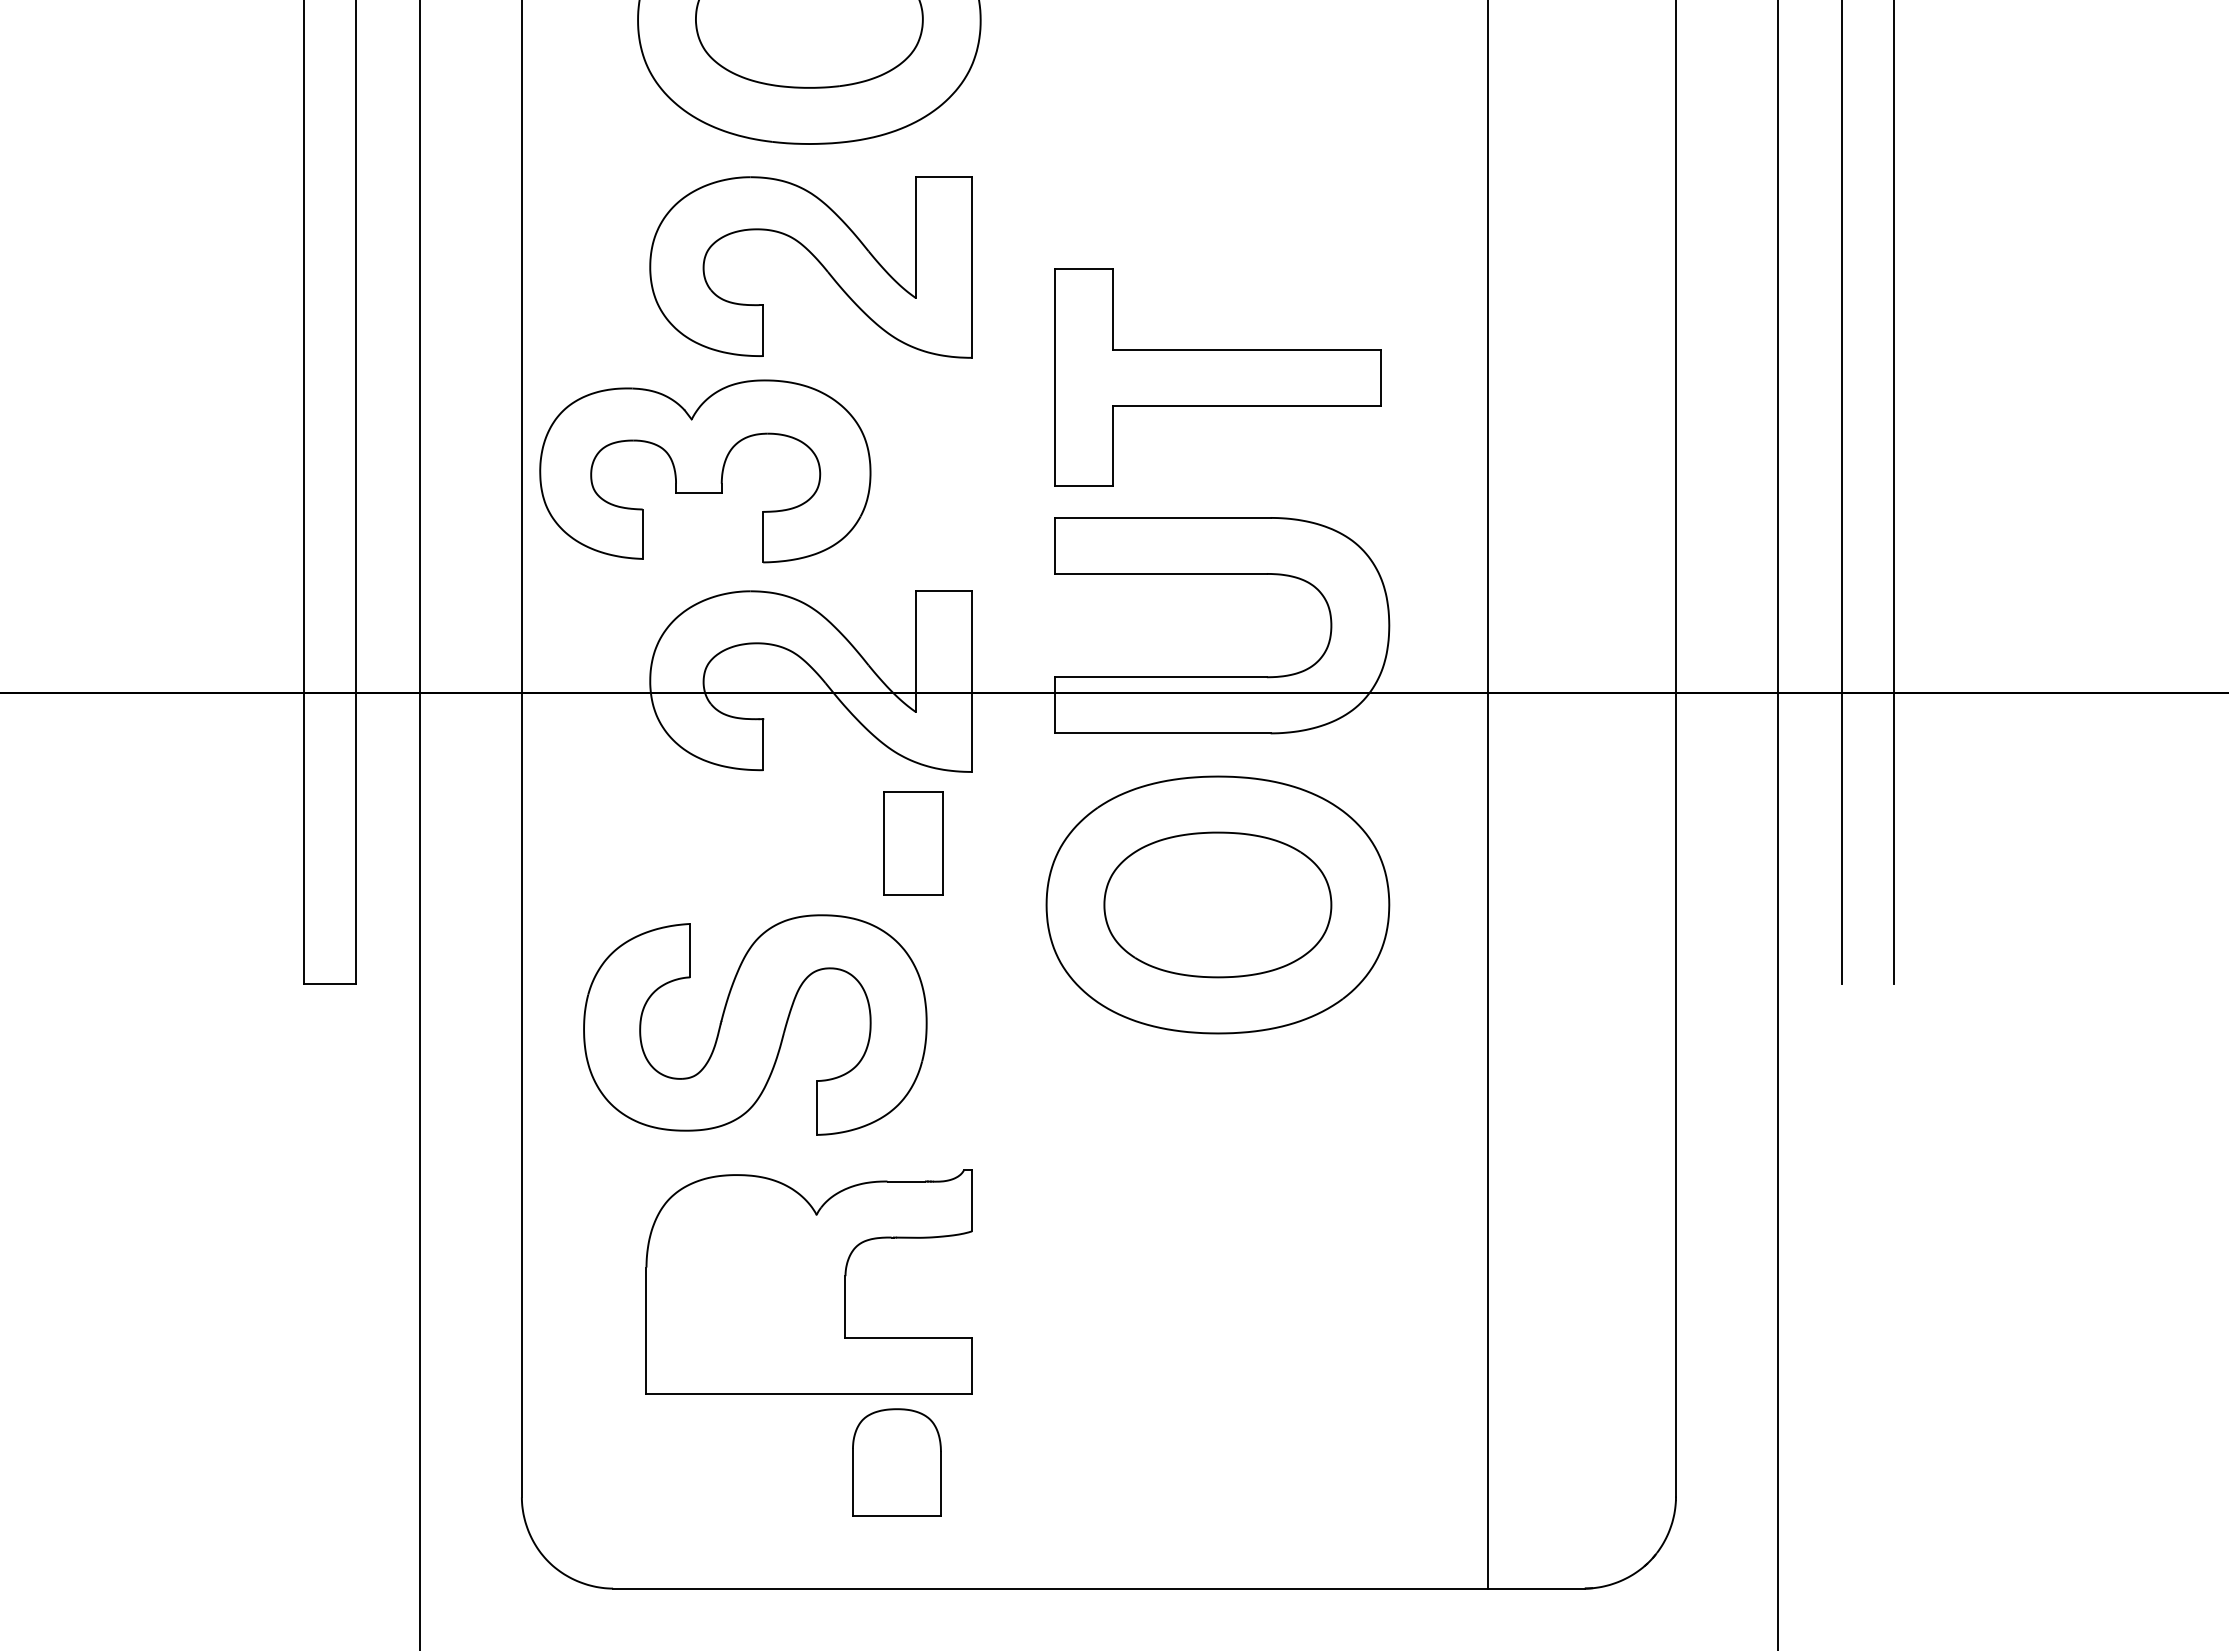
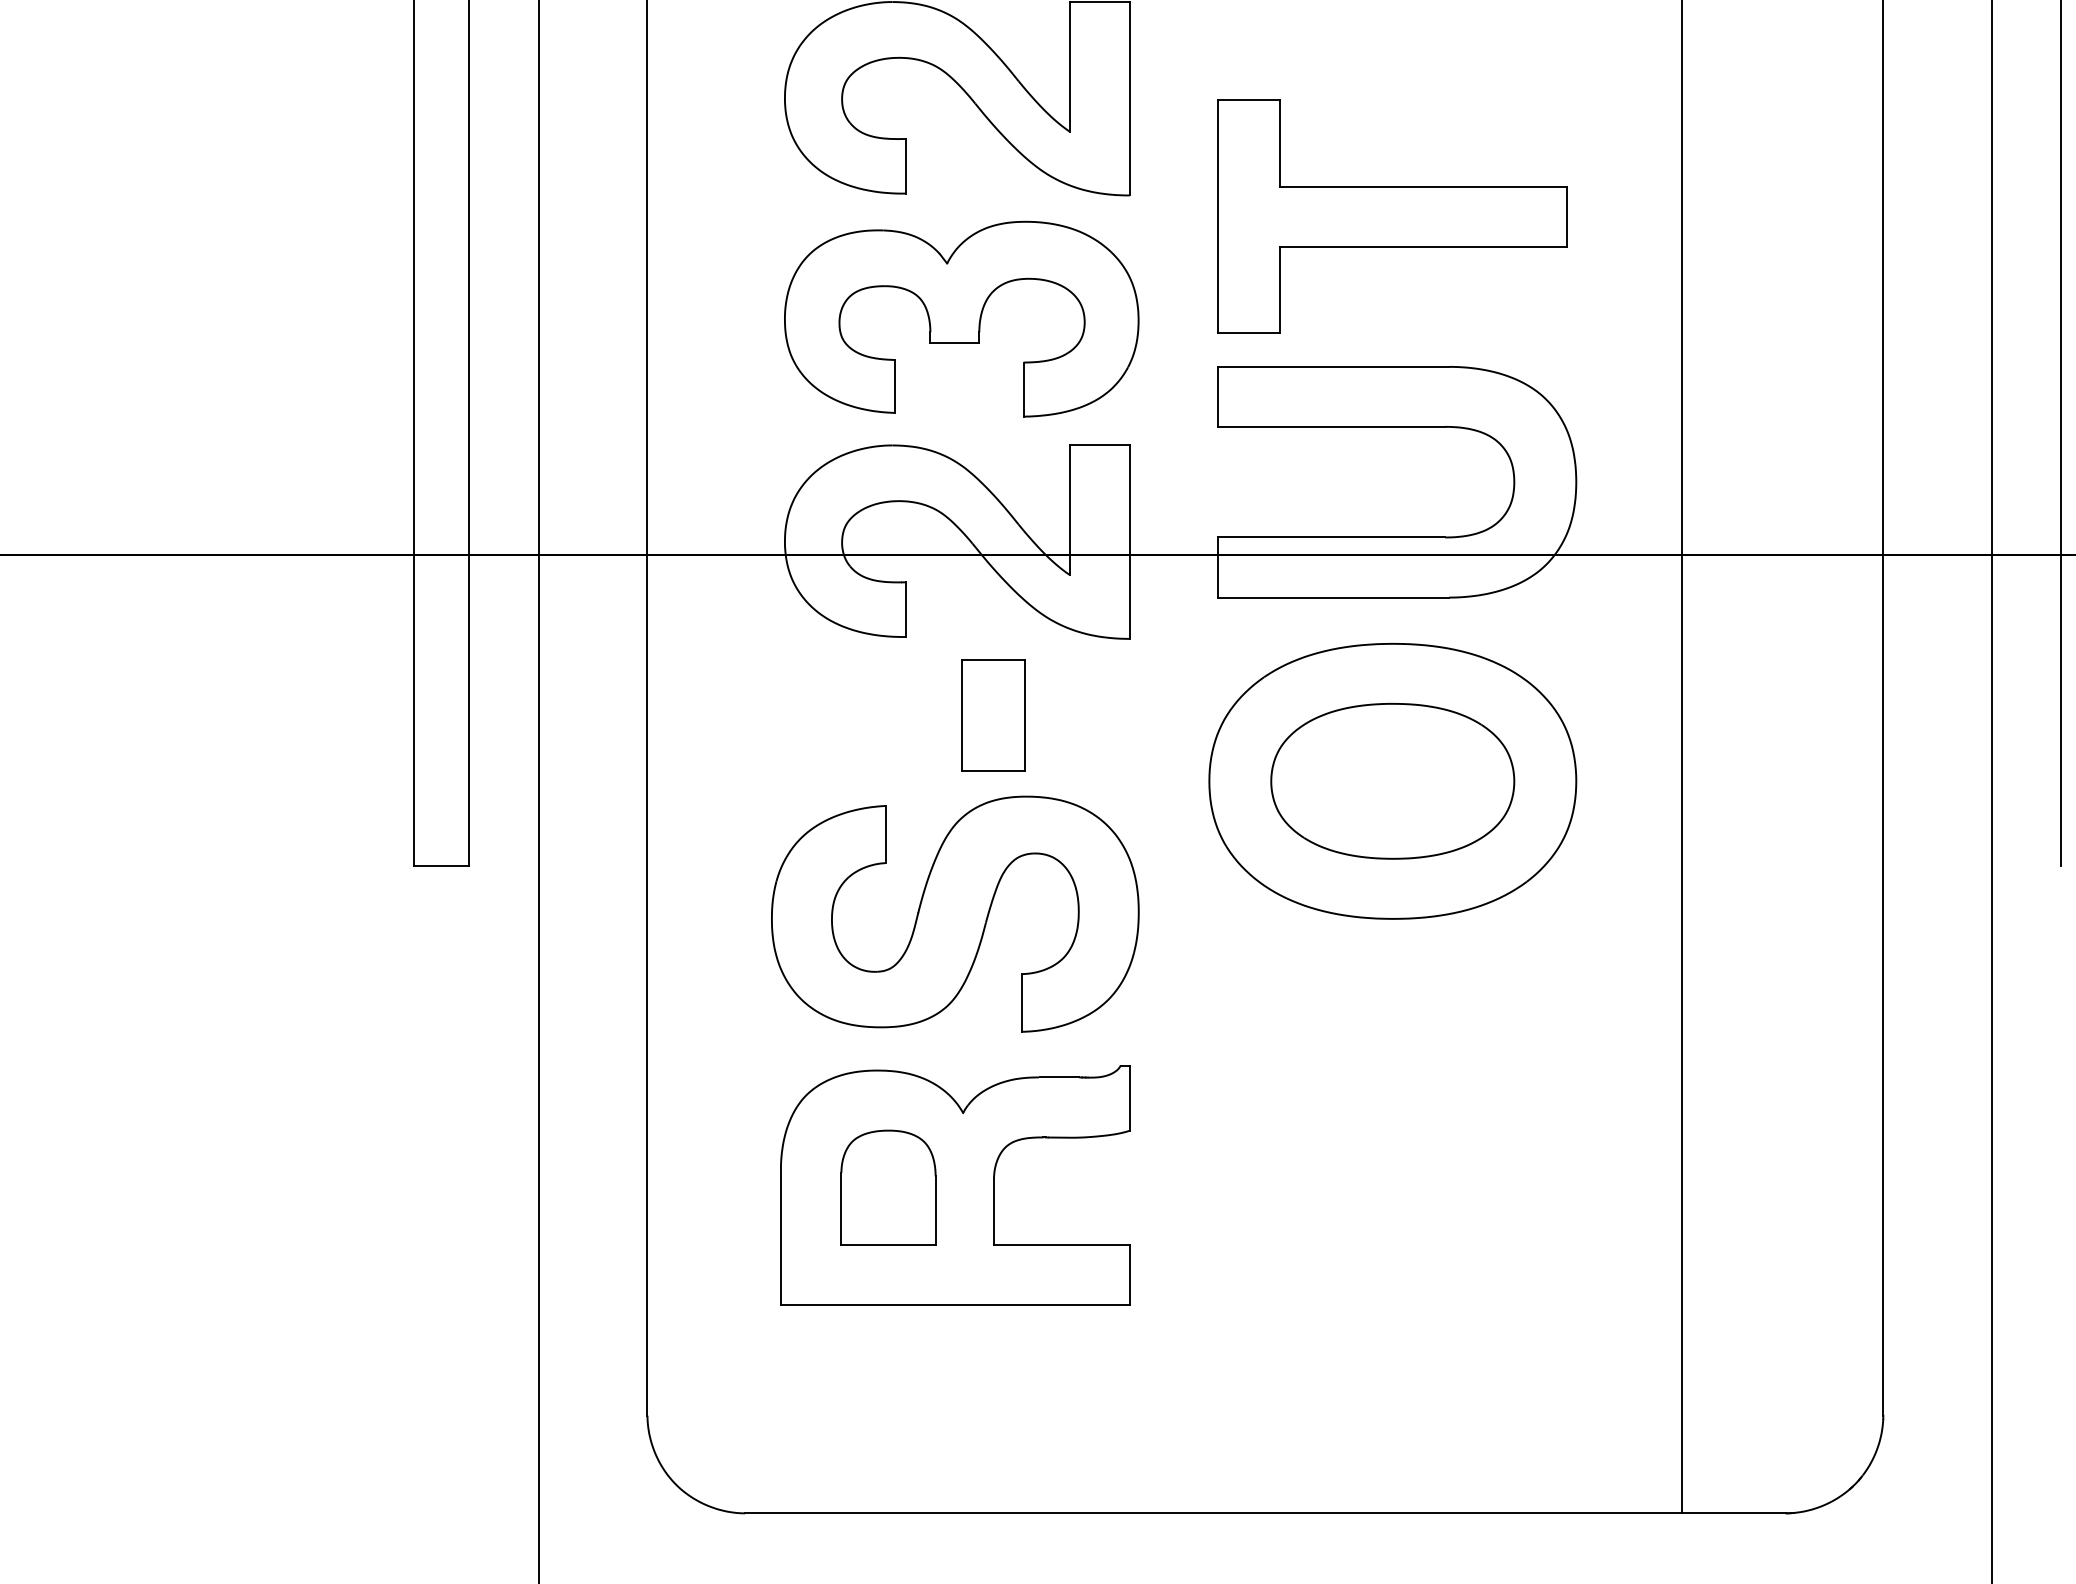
part: (705, 471) -> (961, 319), moved
part: (913, 843) -> (994, 715), moved
part: (755, 1024) -> (955, 913), moved
part: (896, 1462) -> (888, 1187), moved

